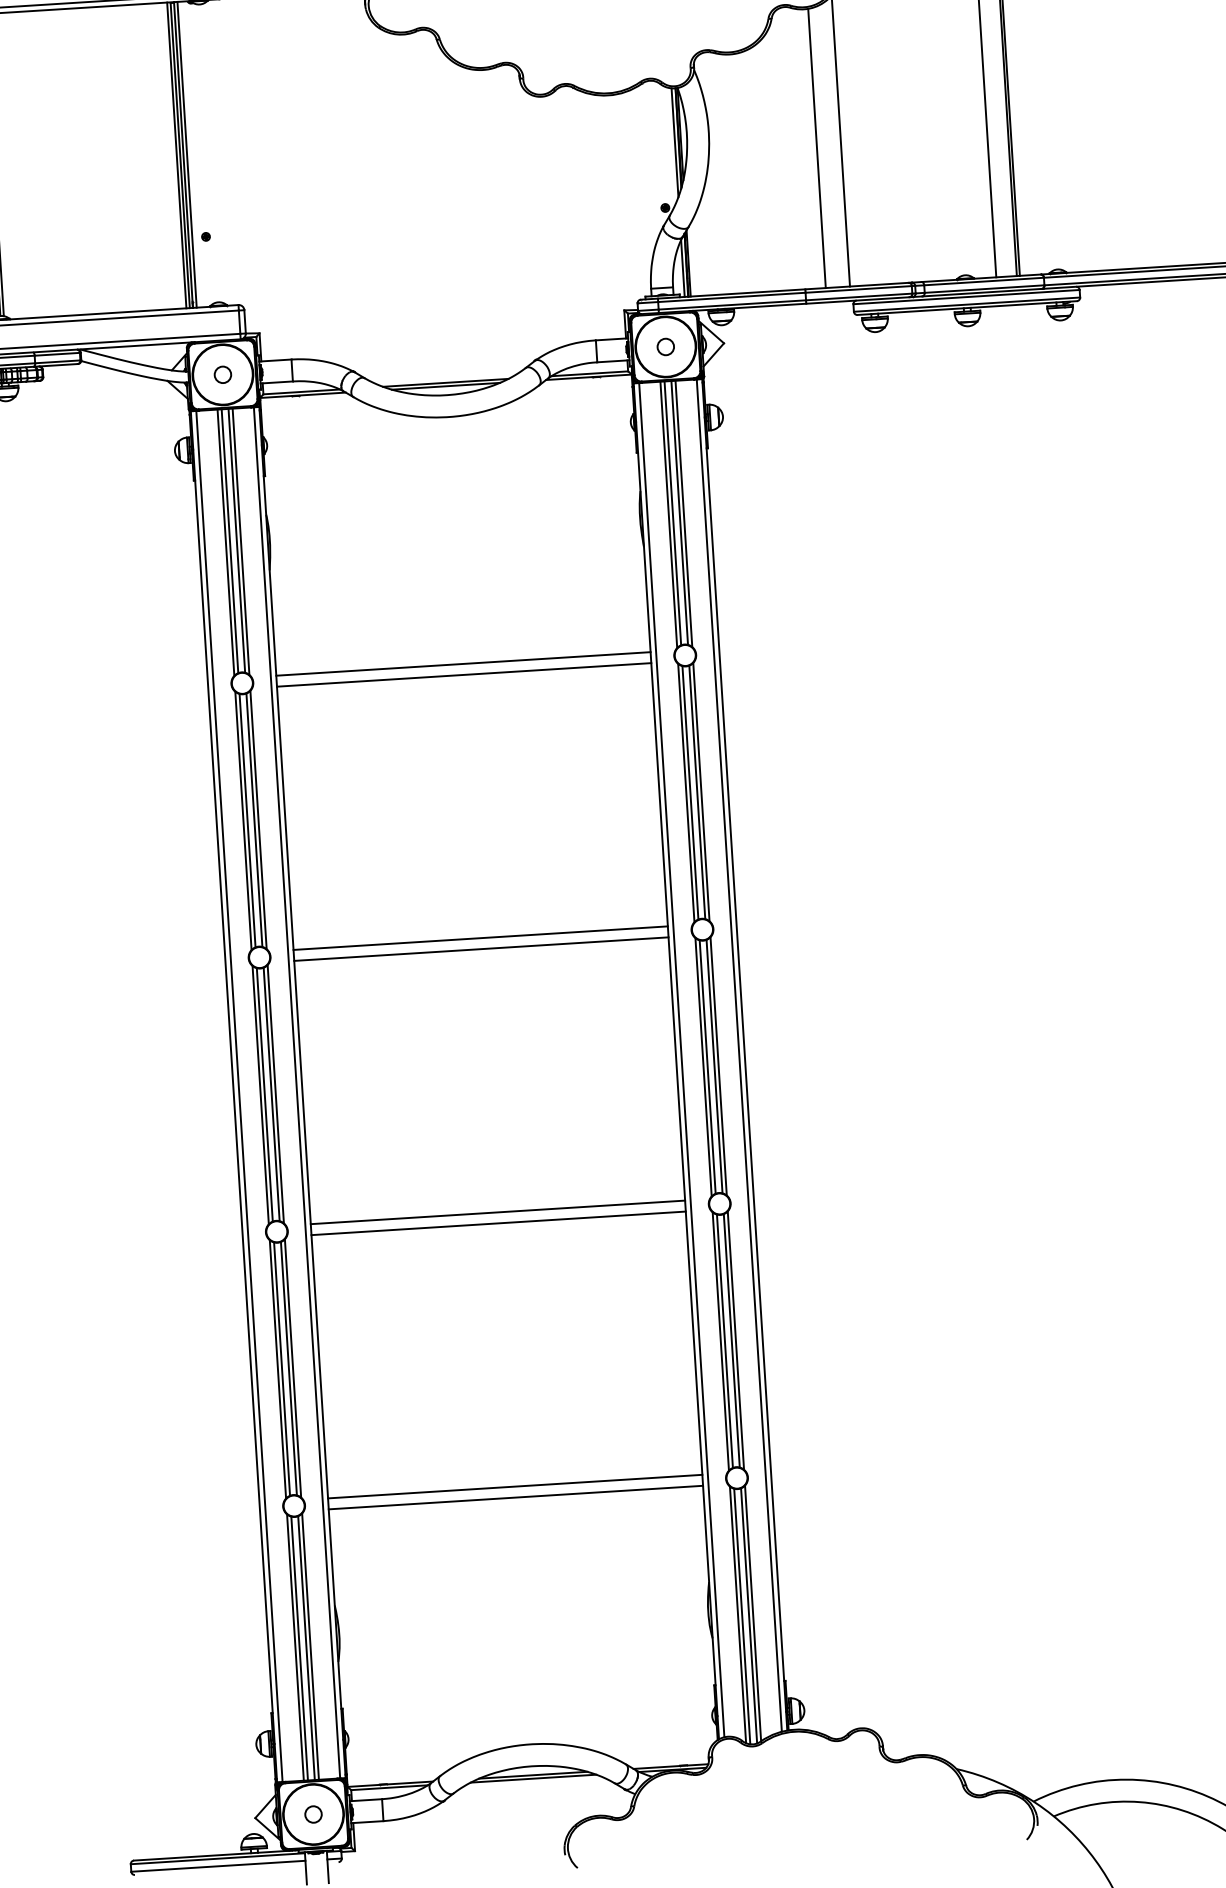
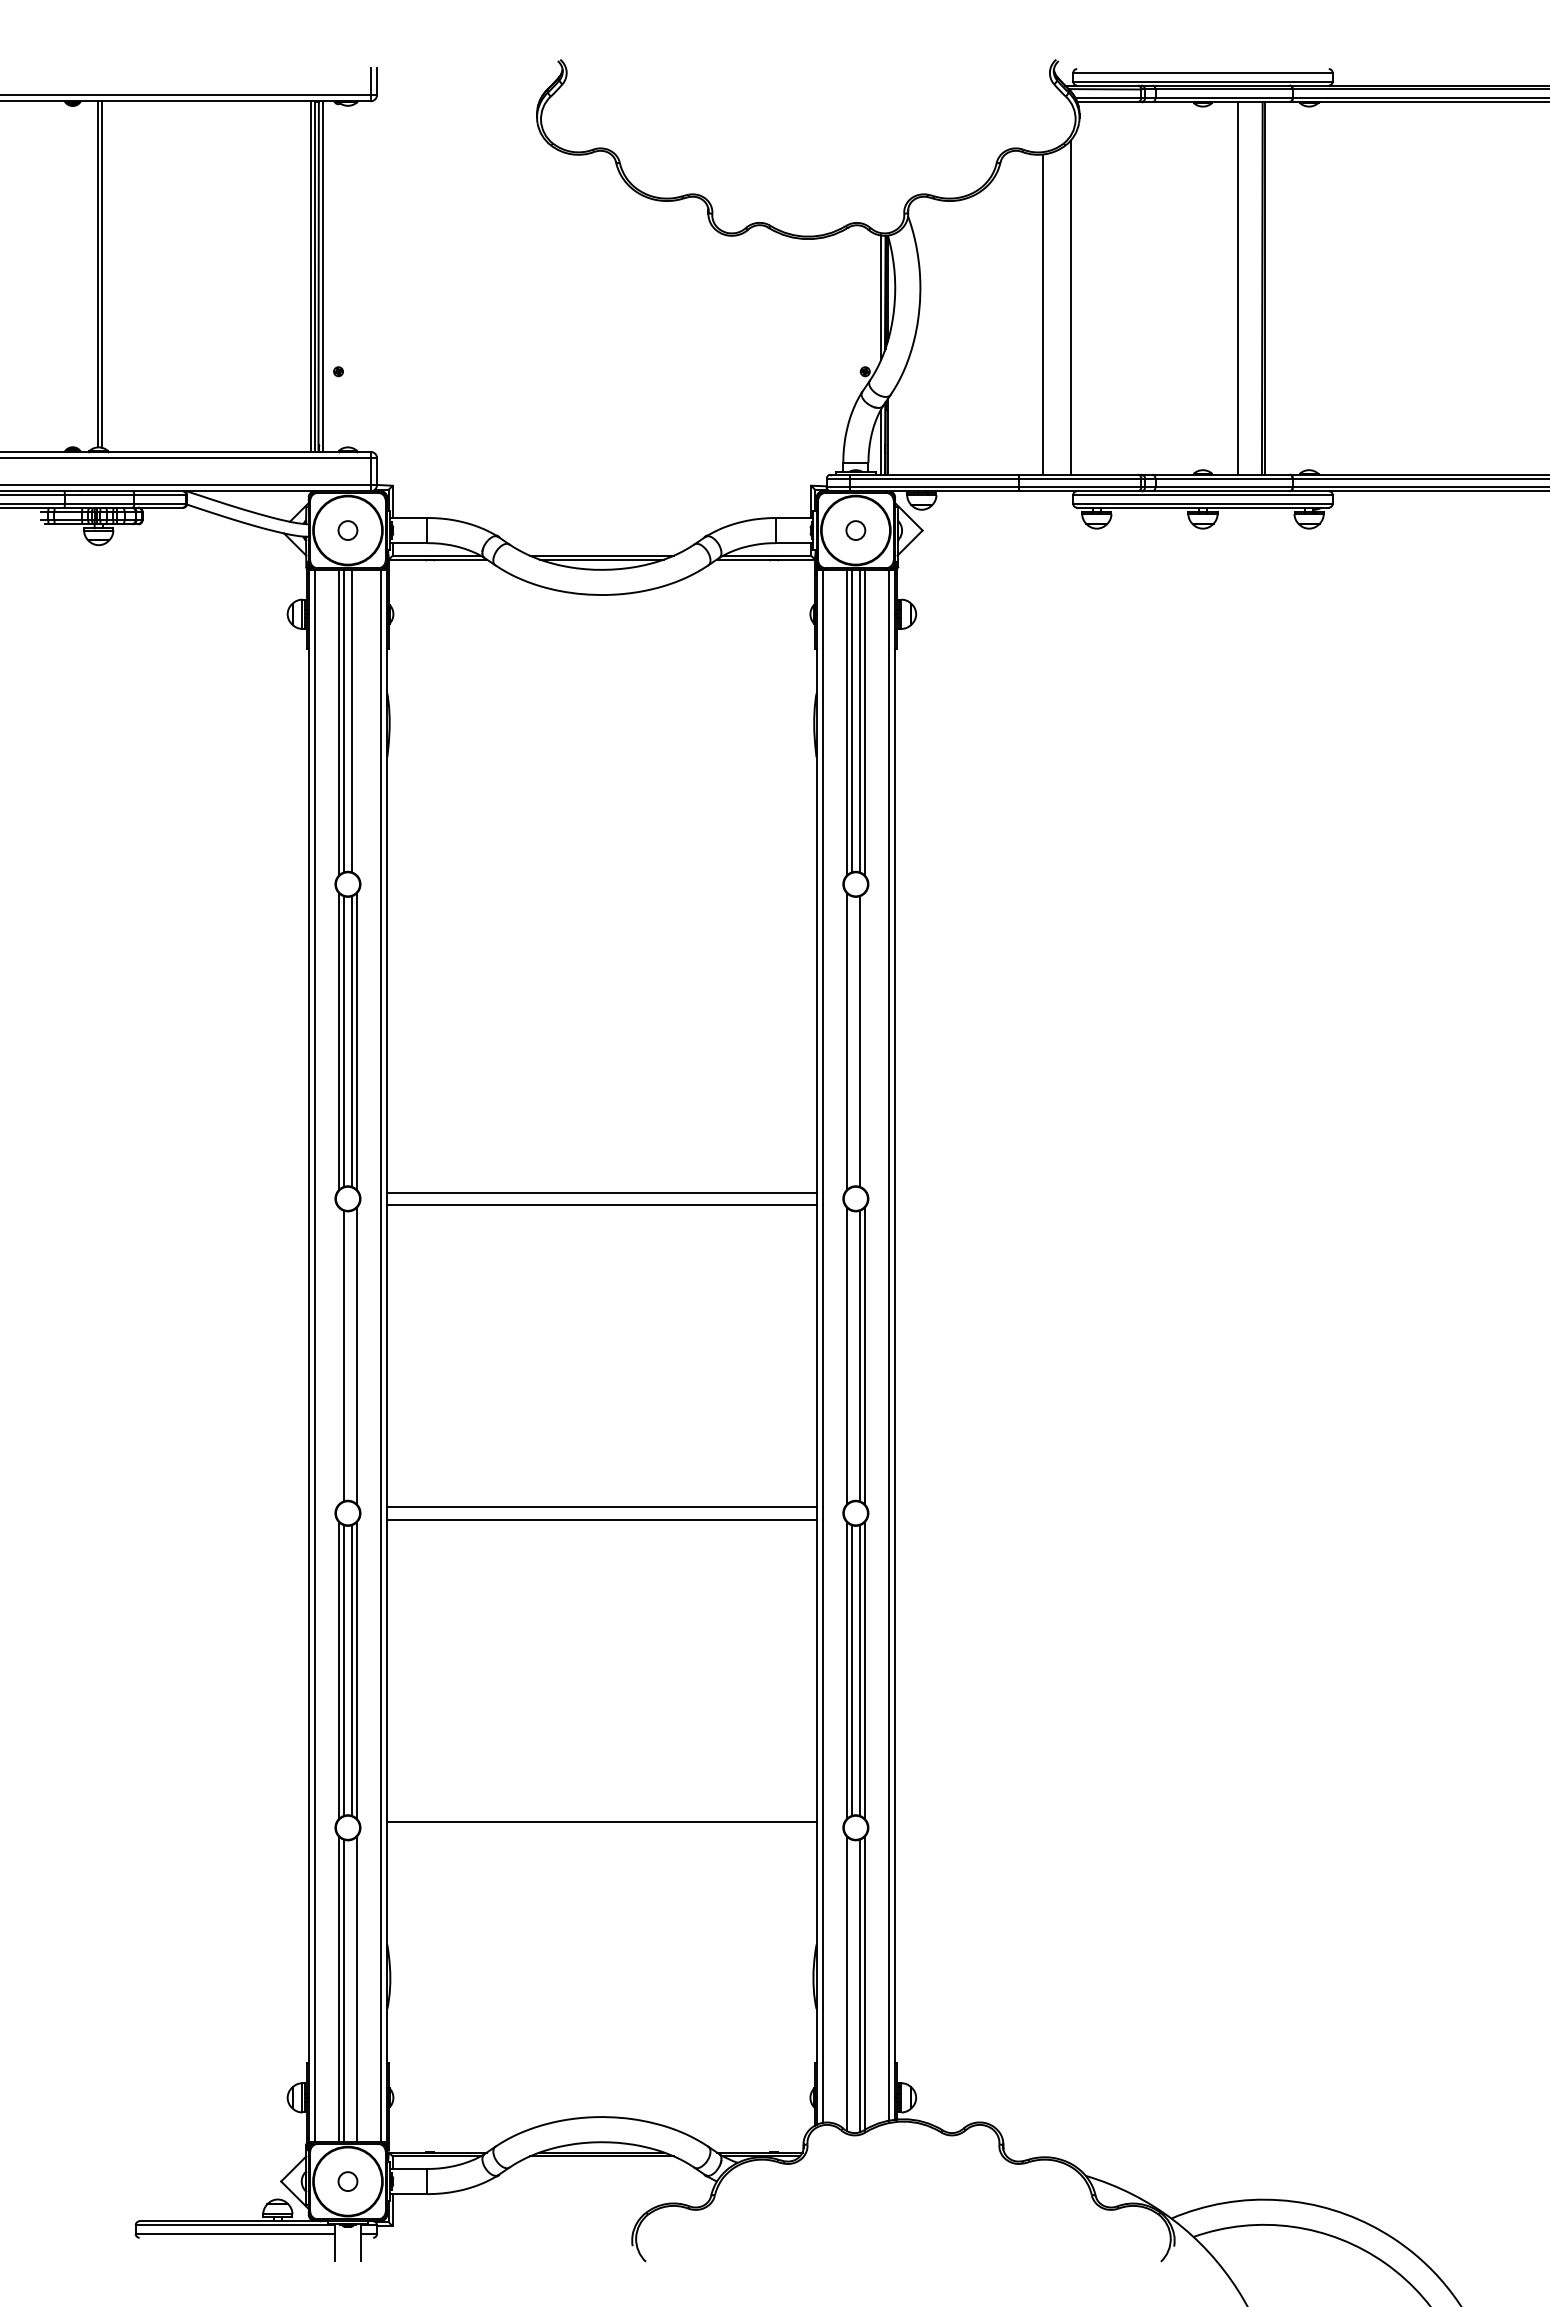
line: (240, 541) -> (356, 722), removed
line: (463, 664) -> (601, 878), removed
line: (463, 674) -> (601, 890), removed
line: (690, 792) -> (851, 1041), removed
line: (701, 792) -> (864, 1041), removed
line: (707, 1066) -> (851, 1355), removed
line: (271, 1093) -> (351, 1355), removed
line: (260, 1094) -> (339, 1355), removed
line: (515, 1497) -> (601, 1834), removed
line: (741, 1615) -> (851, 1985), removed
line: (306, 1647) -> (351, 1990), removed

